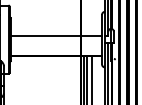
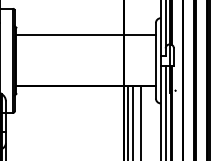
line: (56, 35) -> (86, 34), moved

